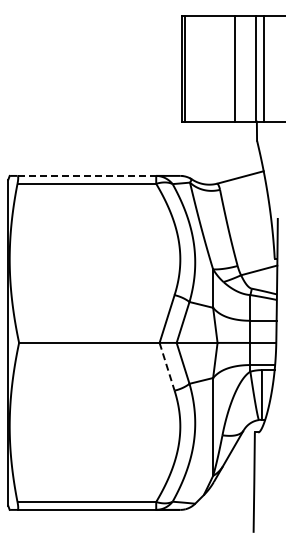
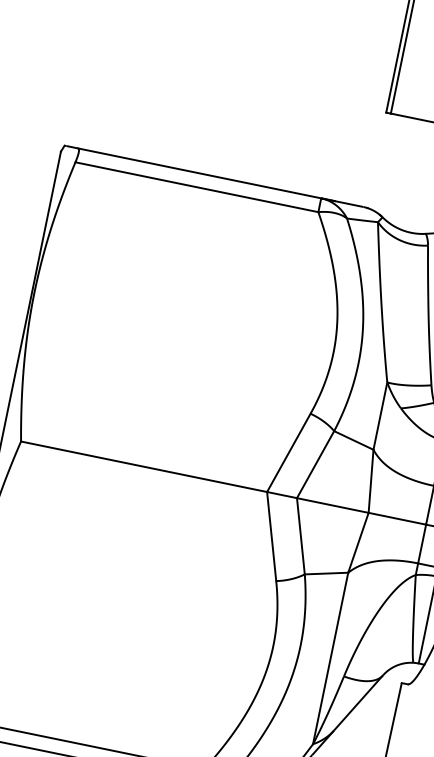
line: (87, 175) -> (201, 172), dashed -> solid
line: (167, 367) -> (272, 537), dashed -> solid

